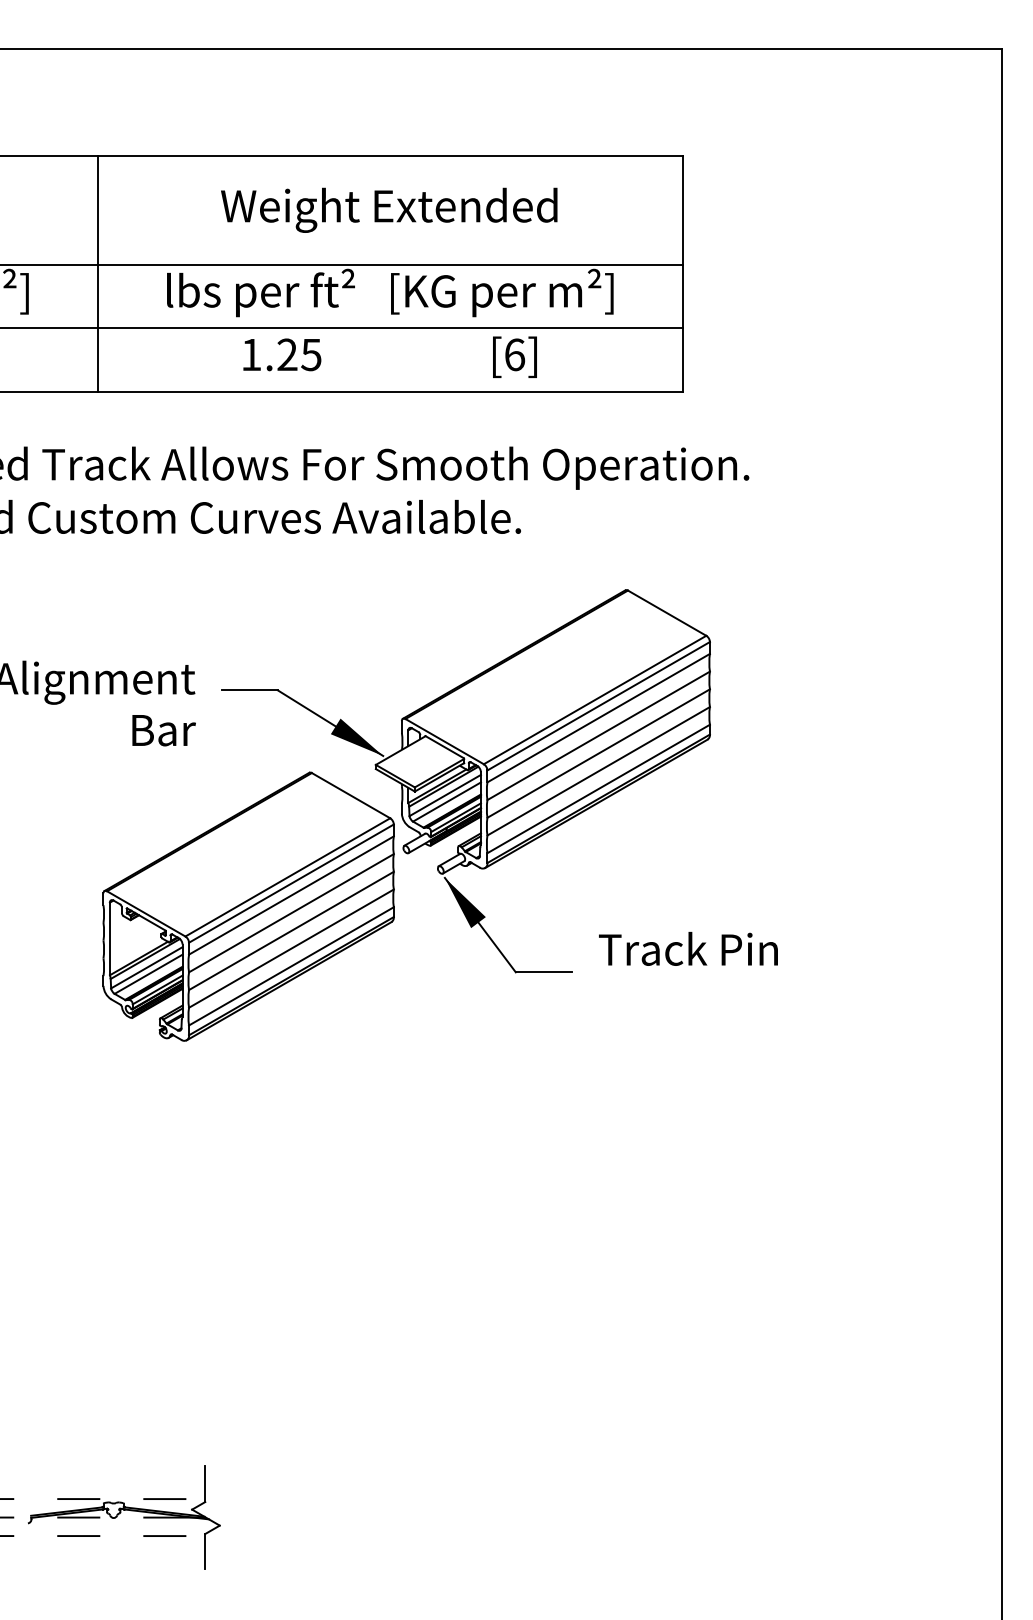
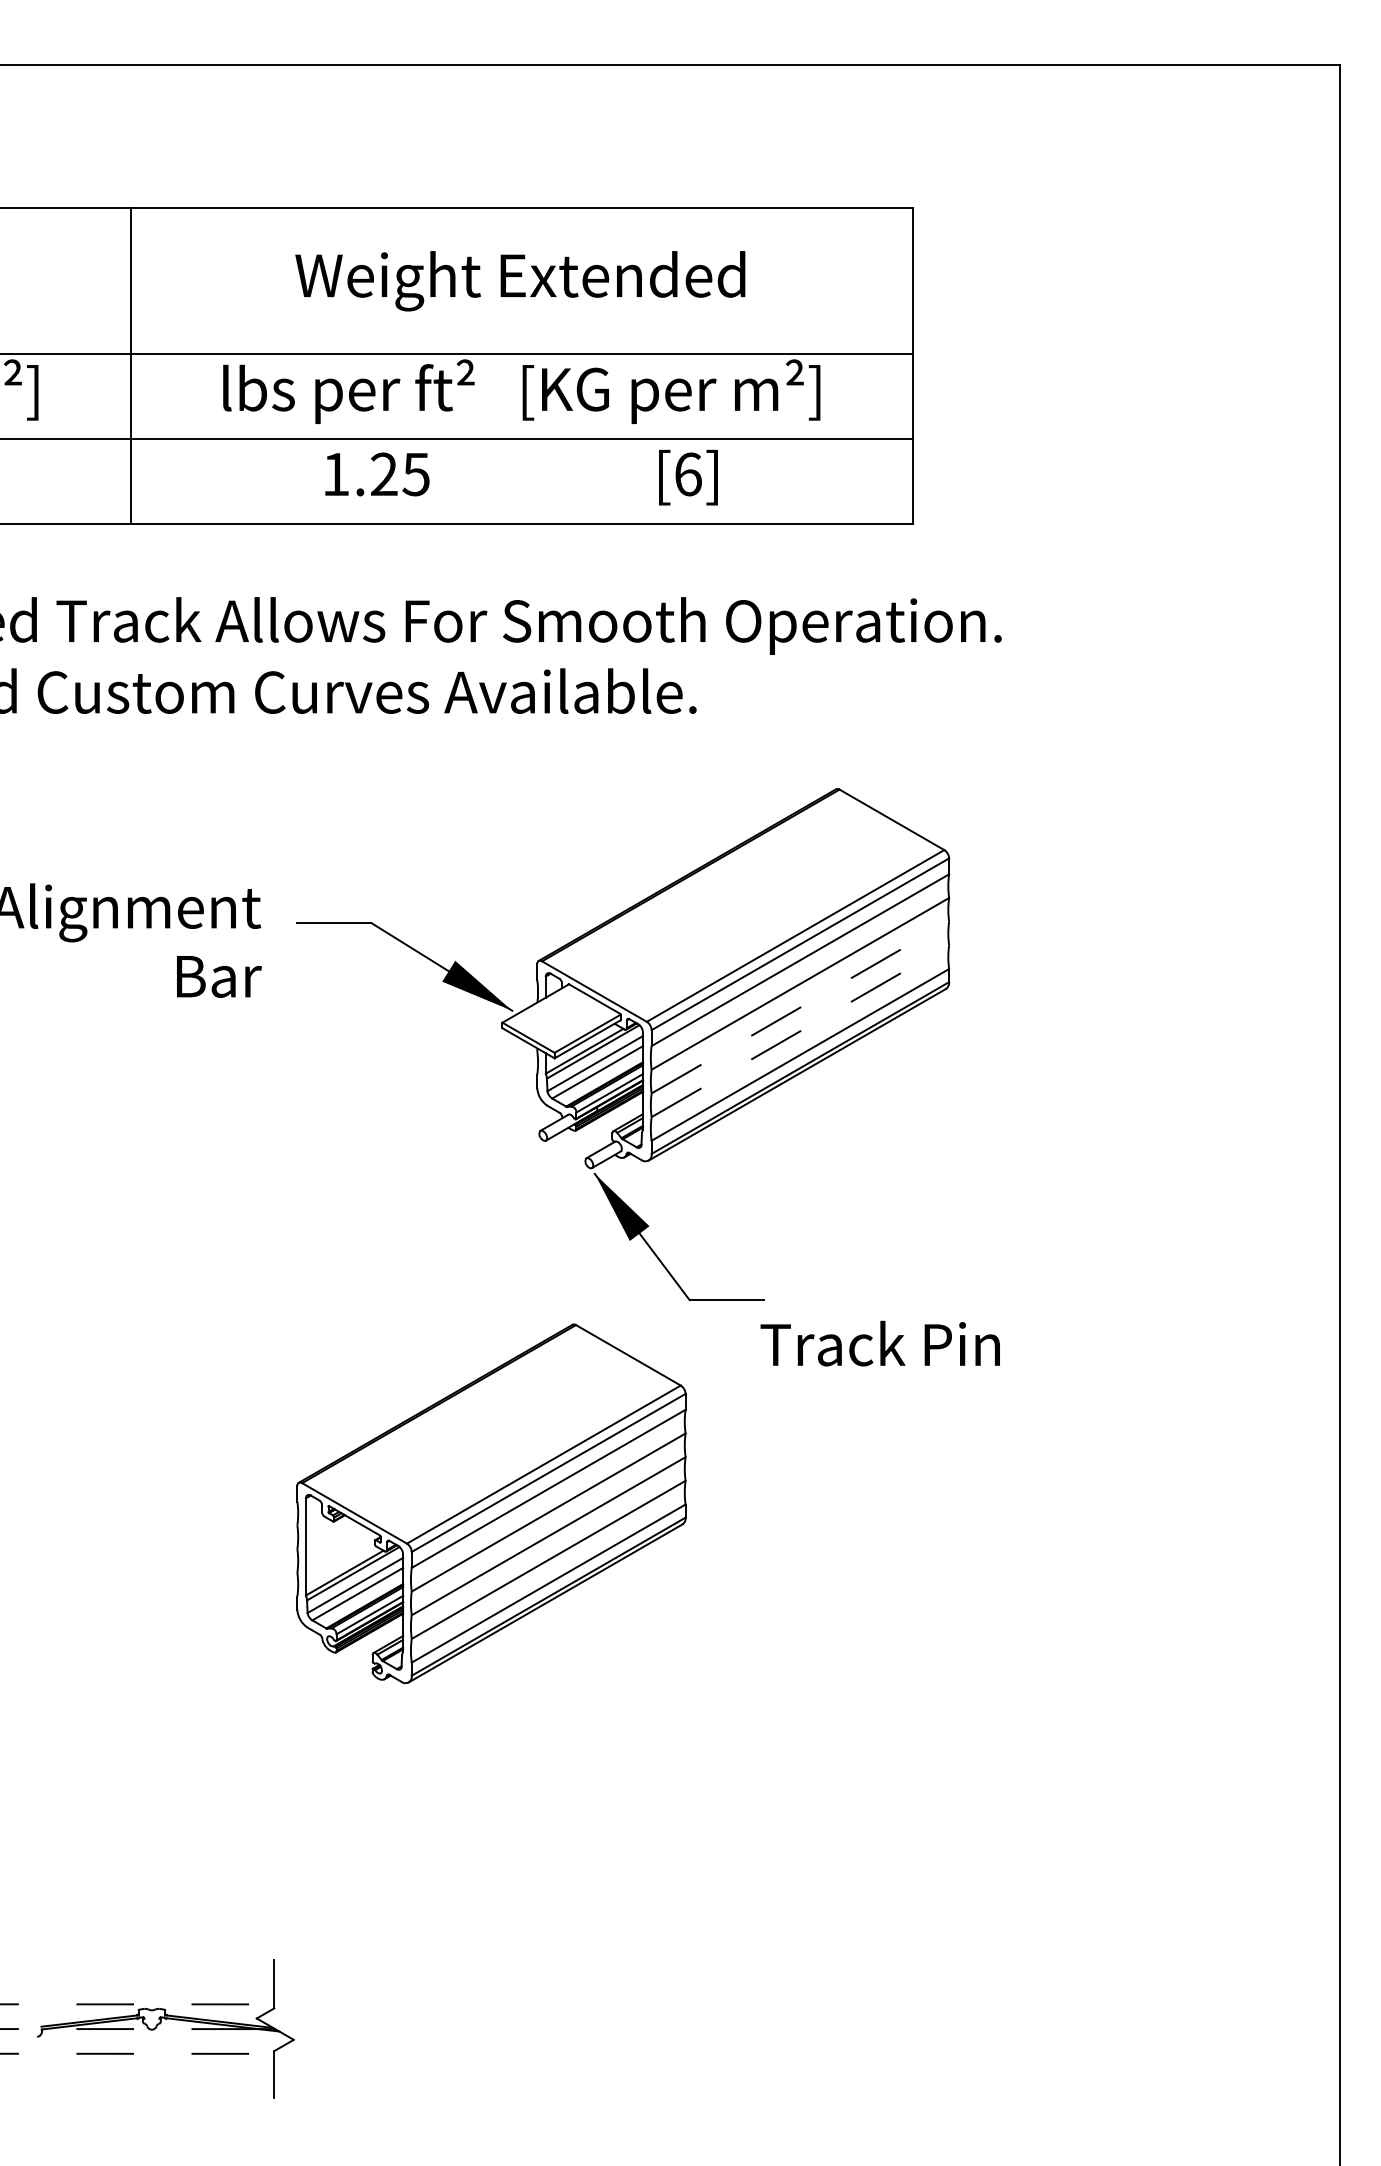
line: (599, 753) -> (801, 1007), solid -> dashed
line: (599, 771) -> (801, 1031), solid -> dashed
part: (248, 906) -> (491, 1503), moved
text: (688, 948) -> (880, 1343), moved

